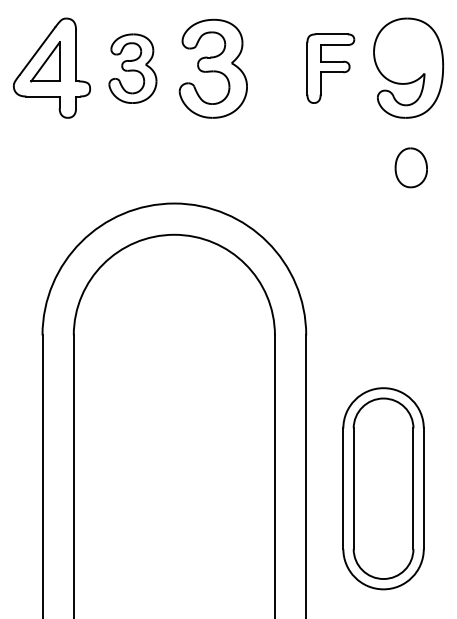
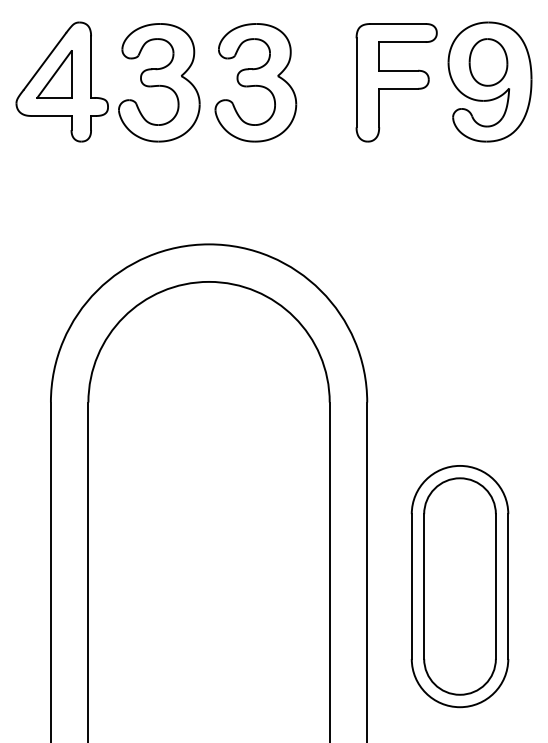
part: (132, 68) -> (158, 82), size x1.43
part: (330, 68) -> (396, 82), size x1.43
part: (410, 167) -> (487, 62), moved

